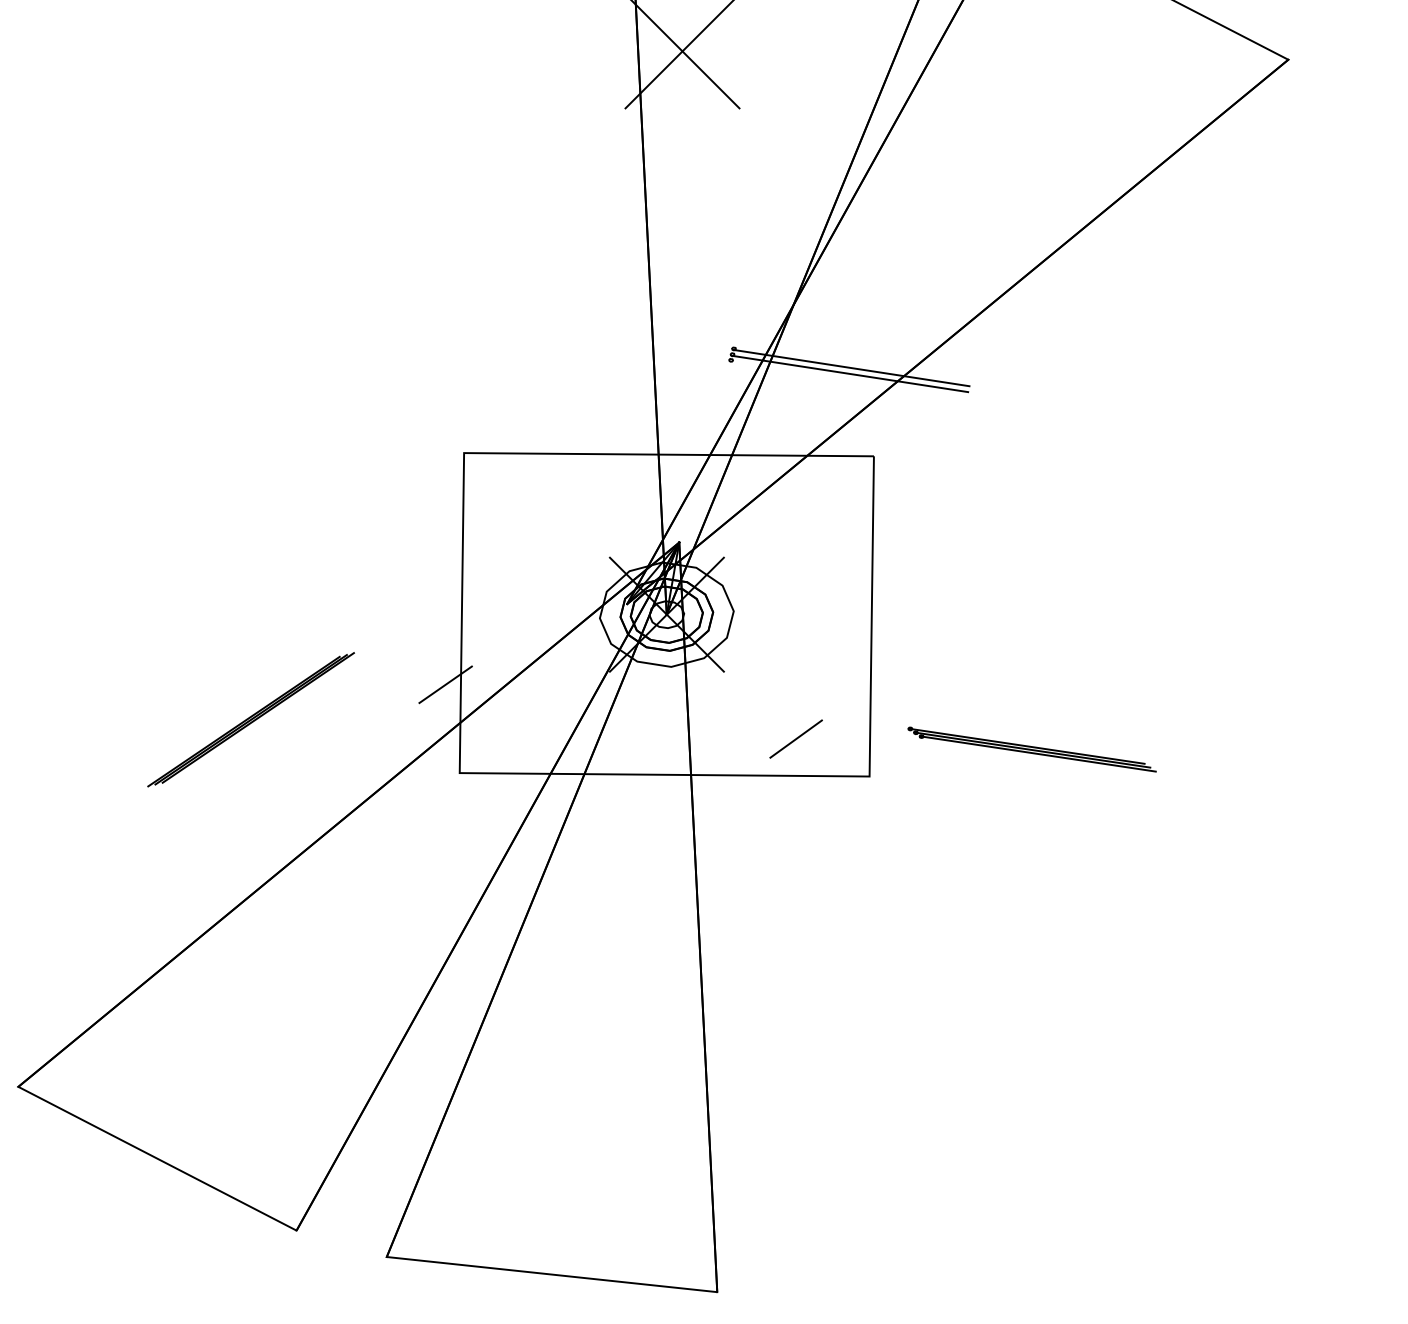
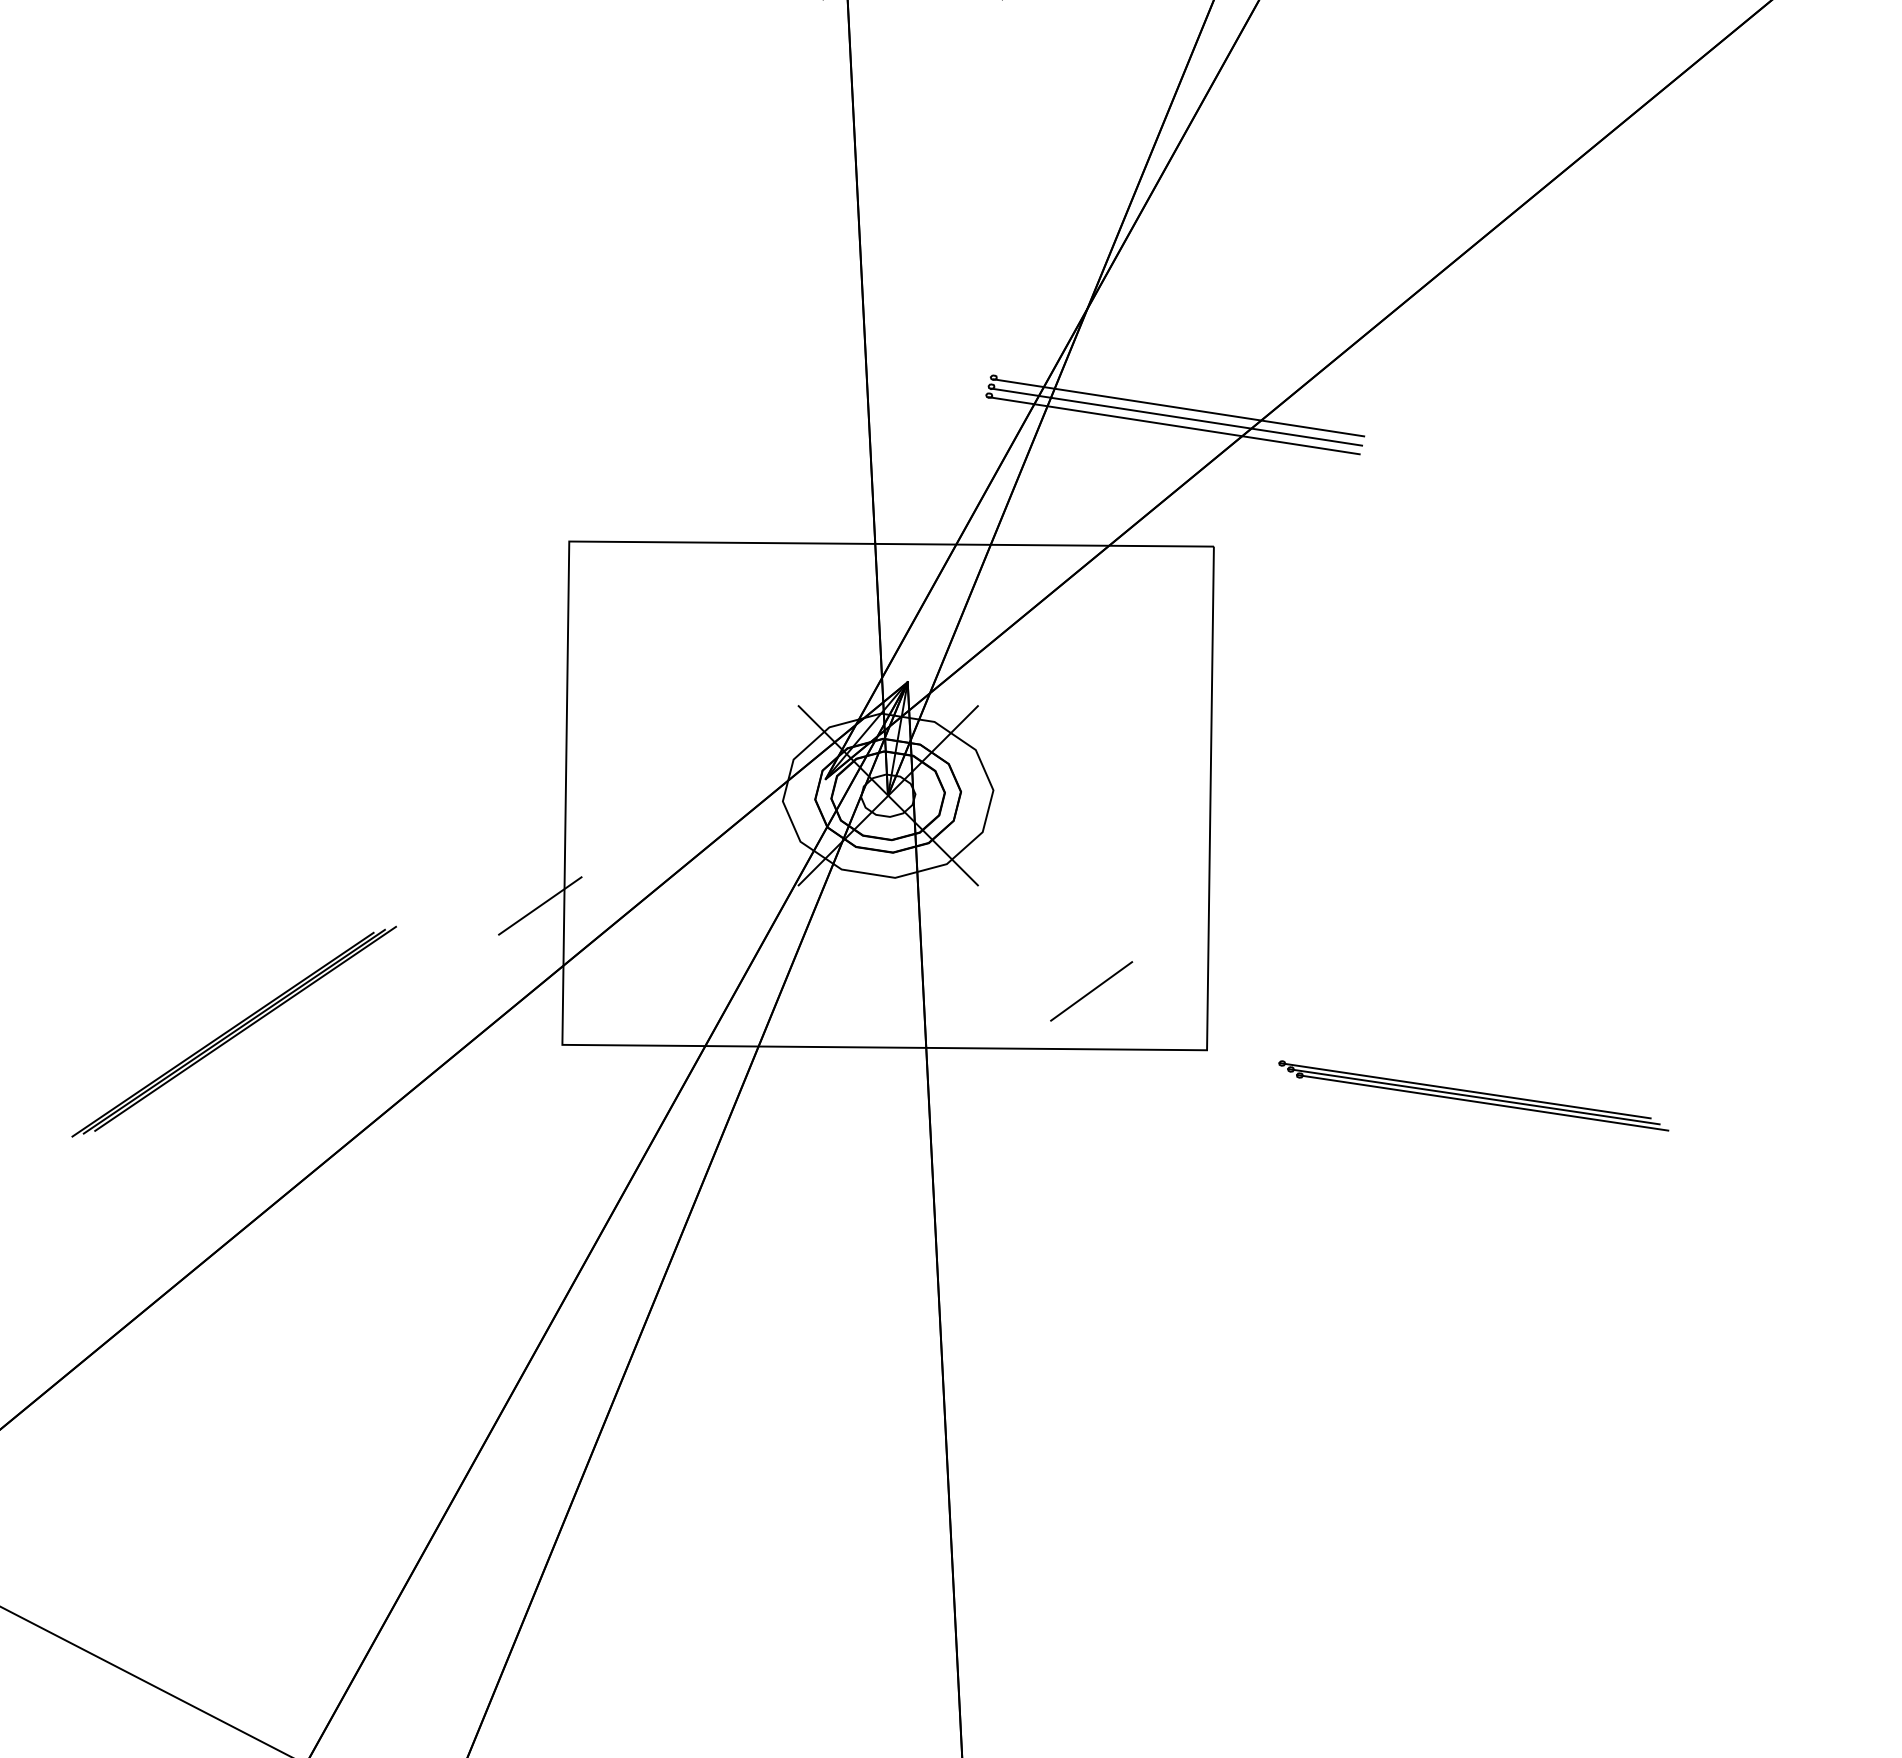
line: (848, 379) -> (1173, 425), added
part: (250, 719) -> (233, 1031), moved
part: (1031, 749) -> (1472, 1095), moved

